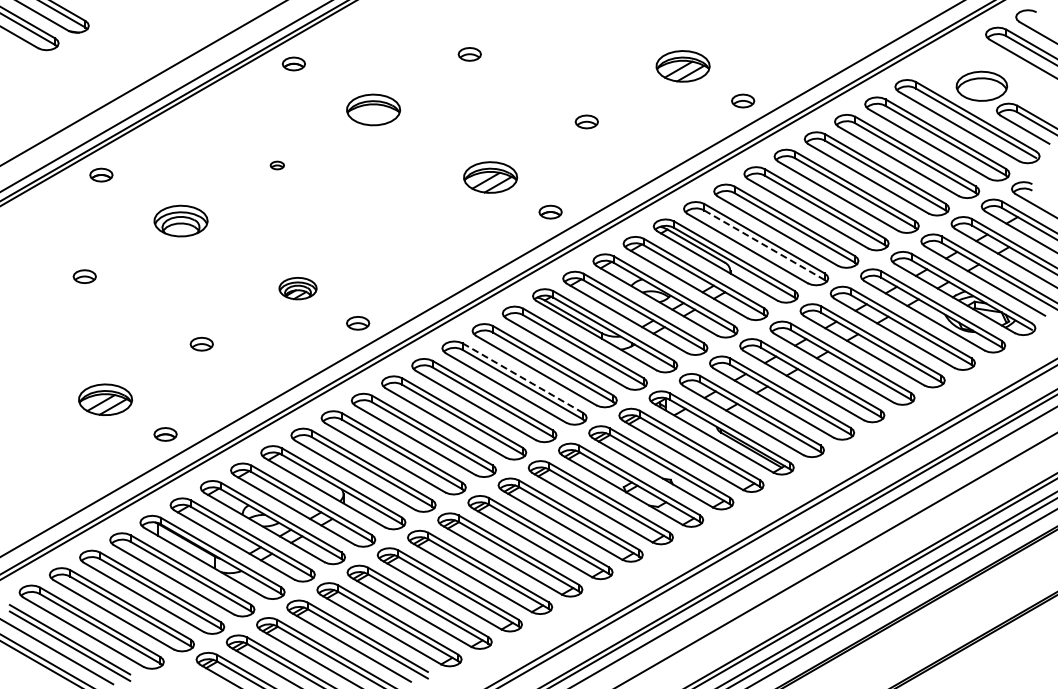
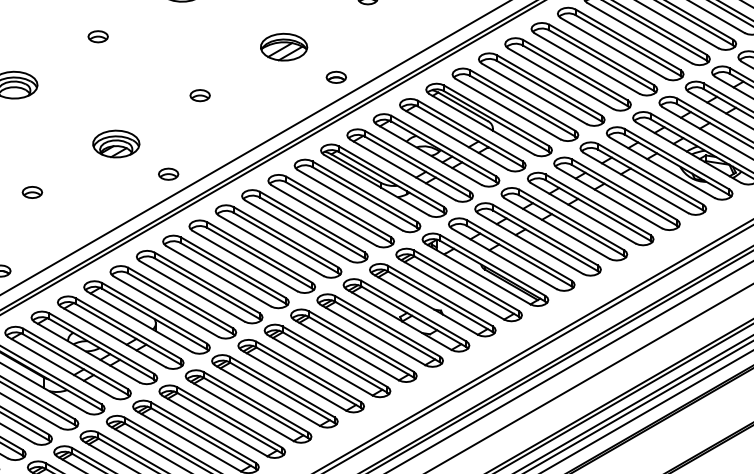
part: (277, 165) -> (98, 36), size x1.67
part: (394, 232) -> (200, 95), added
line: (765, 245) -> (523, 106), dashed -> solid
part: (297, 288) -> (115, 143), size x1.43
line: (522, 377) -> (311, 221), dashed -> solid

